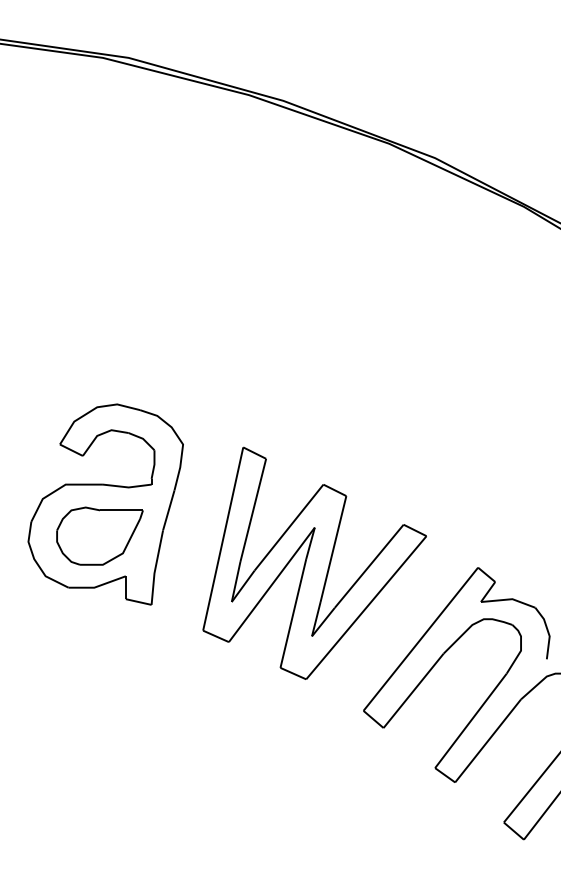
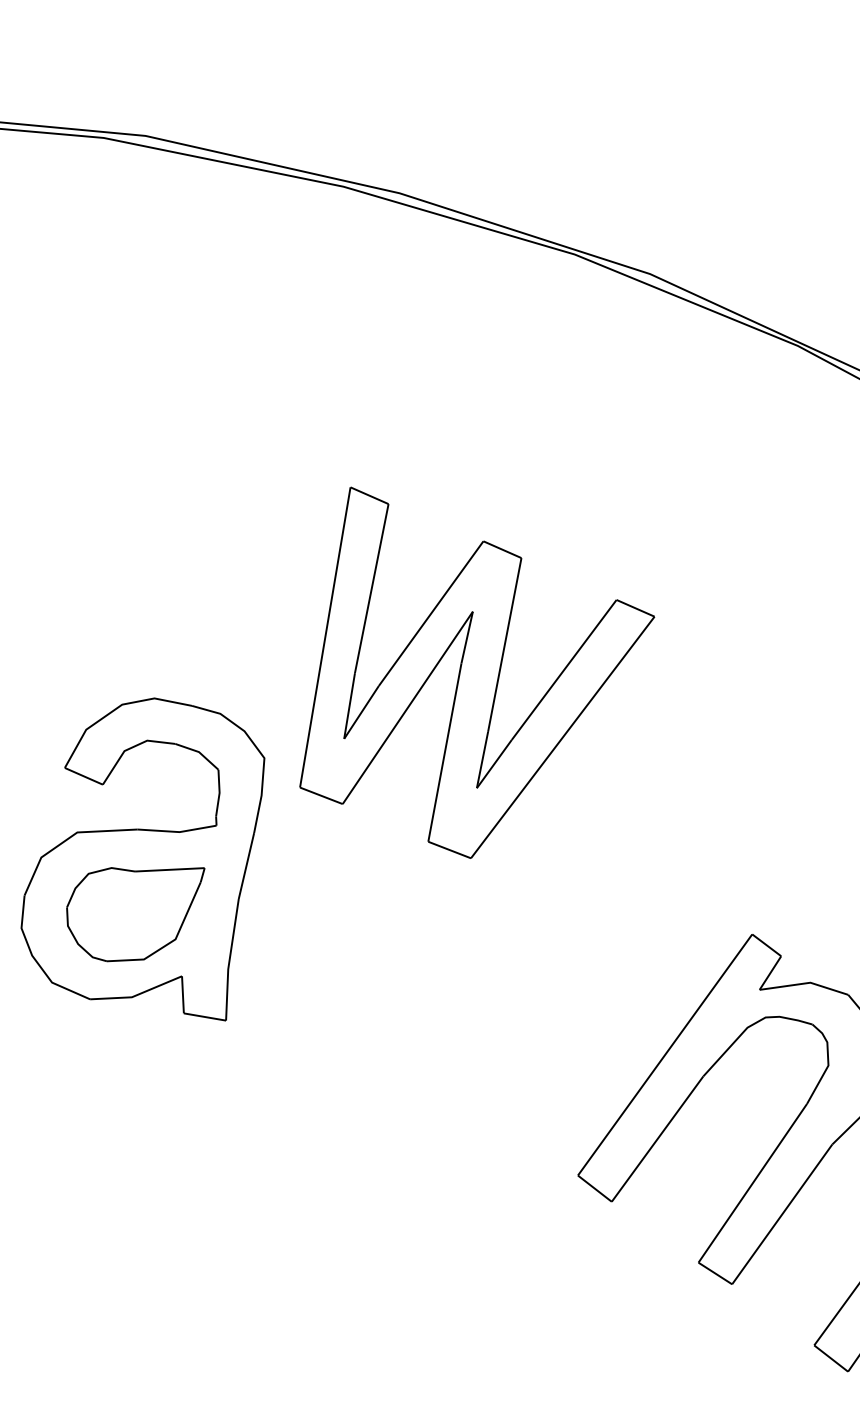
part: (314, 562) -> (475, 668), moved

